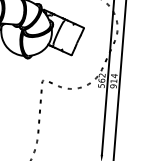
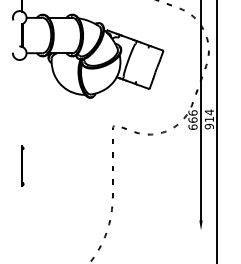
text: (101, 80) -> (192, 119), 562 -> 666

